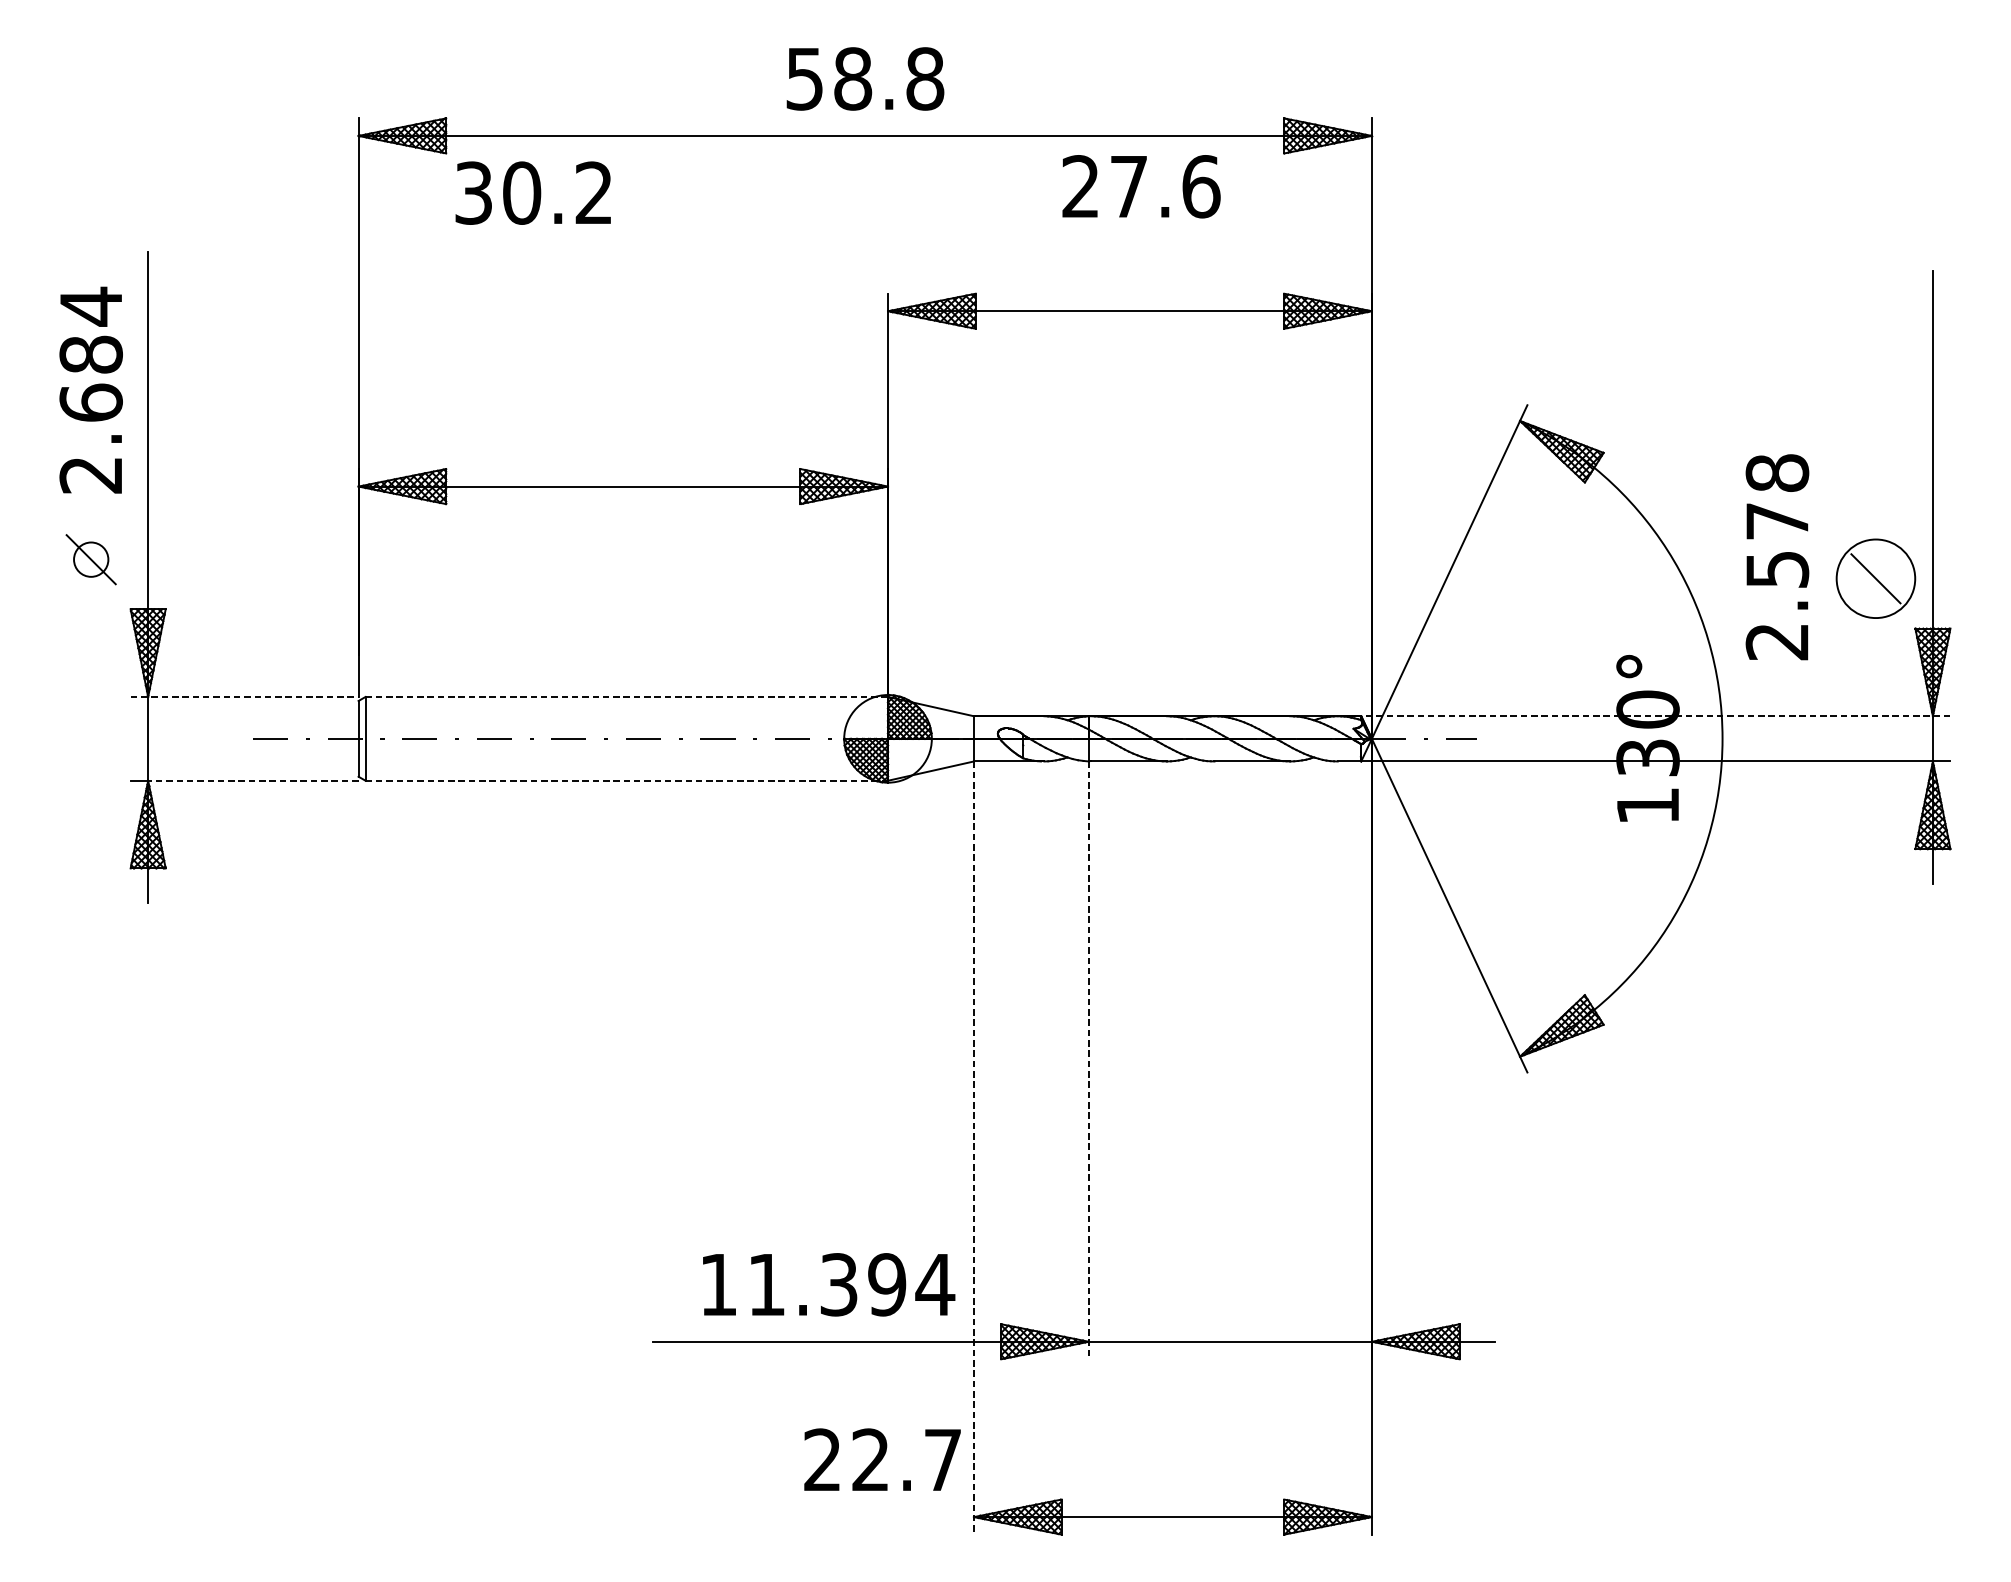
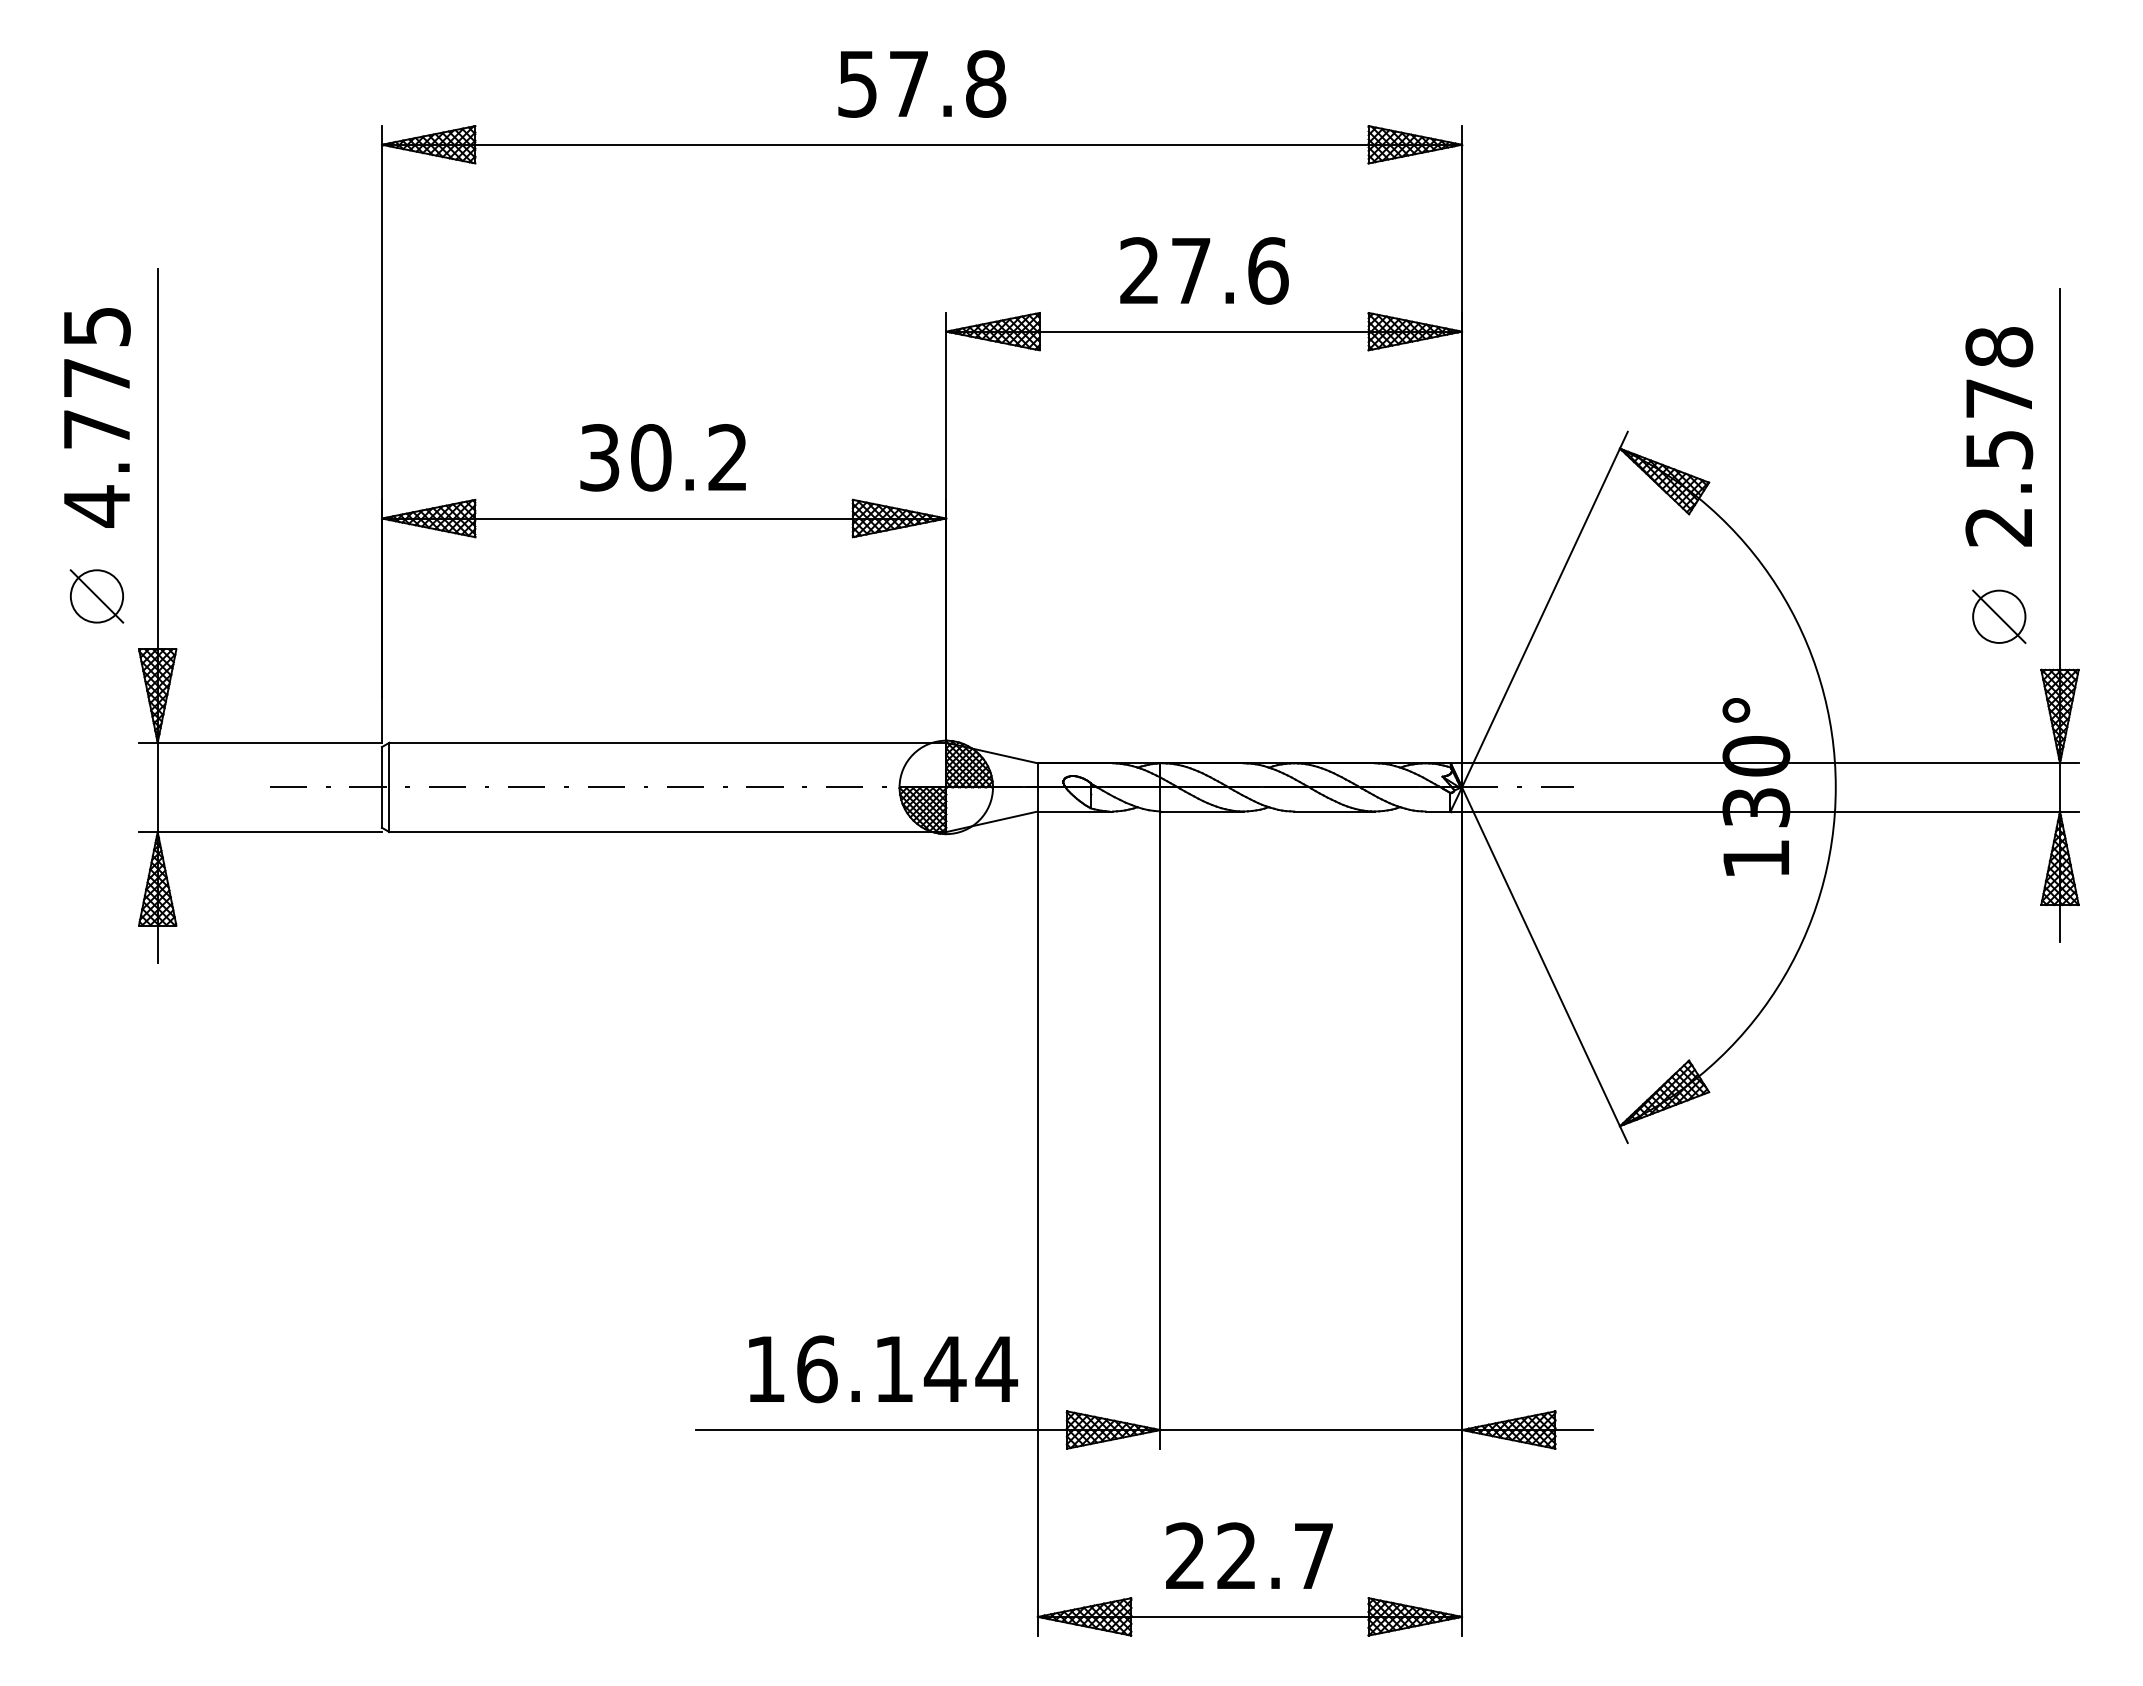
text: (853, 78) -> (909, 83), 58.8 -> 57.8
text: (1141, 186) -> (1204, 270), moved
text: (532, 192) -> (662, 457), moved
text: (90, 390) -> (96, 416), 2.684 -> 4.775
text: (1777, 556) -> (1999, 436), moved
circle: (90, 559) -> (96, 596), size x1.43
circle: (1876, 578) -> (1999, 616), size x0.62
line: (244, 696) -> (260, 742), dashed -> solid
line: (626, 696) -> (667, 742), dashed -> solid
line: (1655, 716) -> (1764, 763), dashed -> solid
line: (253, 781) -> (269, 832), dashed -> solid
line: (627, 781) -> (668, 832), dashed -> solid
line: (1088, 1060) -> (1160, 1130), dashed -> solid
line: (973, 1148) -> (1037, 1224), dashed -> solid
text: (827, 1284) -> (881, 1369), 11.394 -> 16.144
text: (882, 1459) -> (1249, 1555), moved

